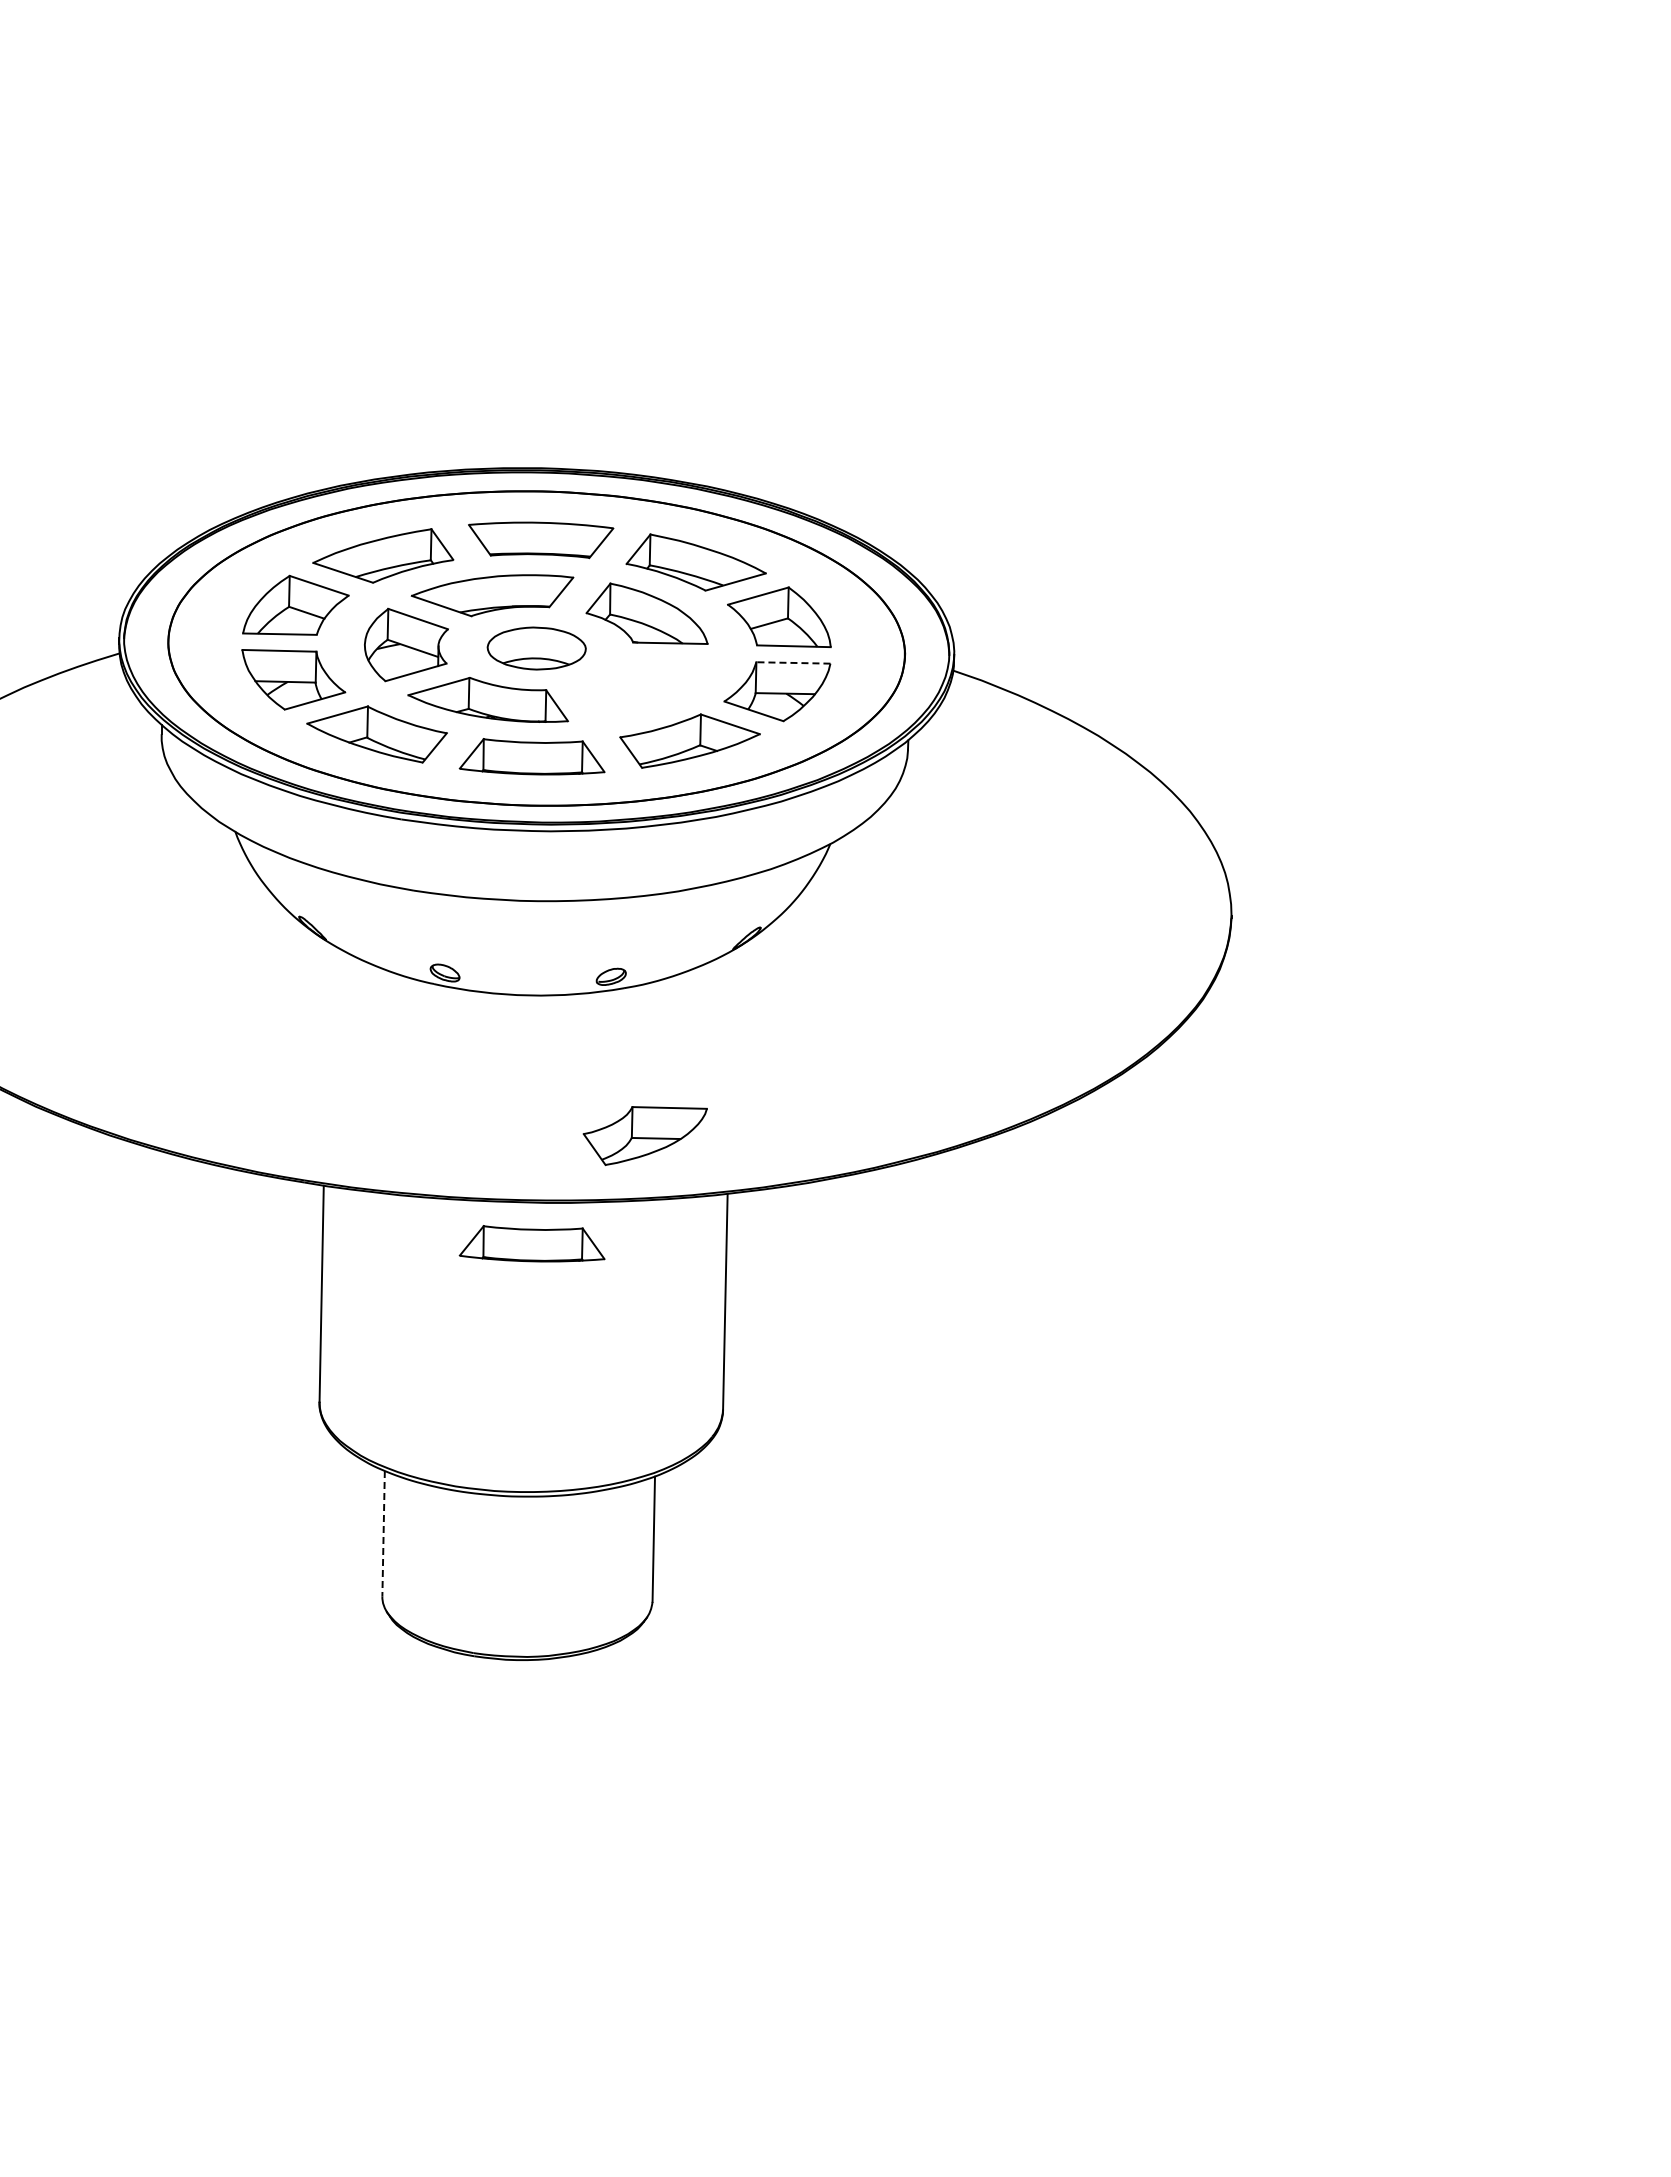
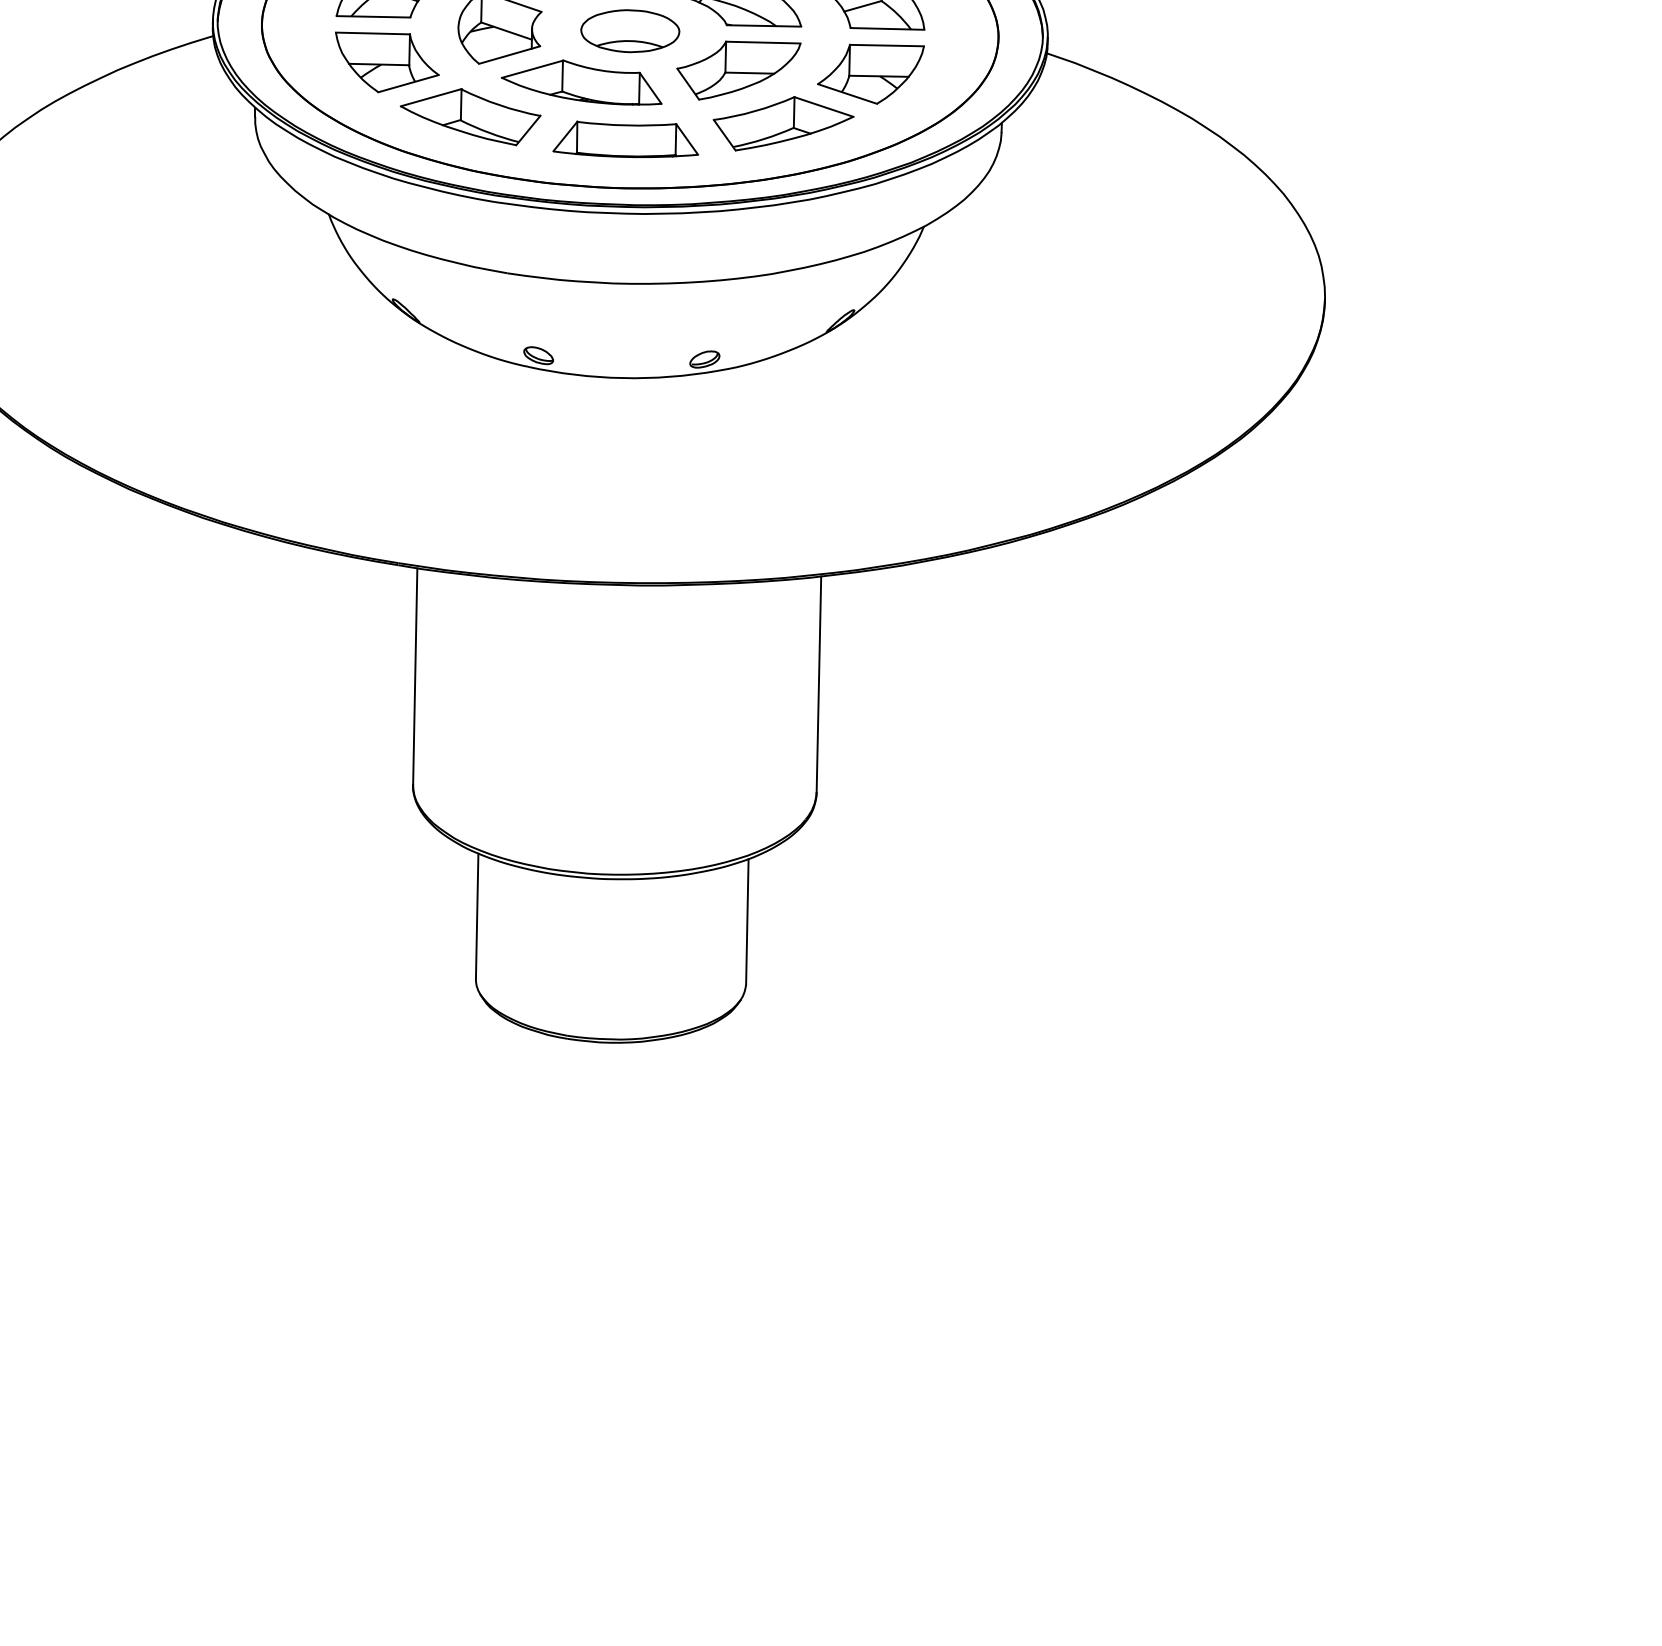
line: (792, 662) -> (886, 45), dashed -> solid
part: (644, 1135) -> (738, 70), moved
part: (531, 1243) -> (625, 626), removed
line: (383, 1533) -> (477, 916), dashed -> solid

